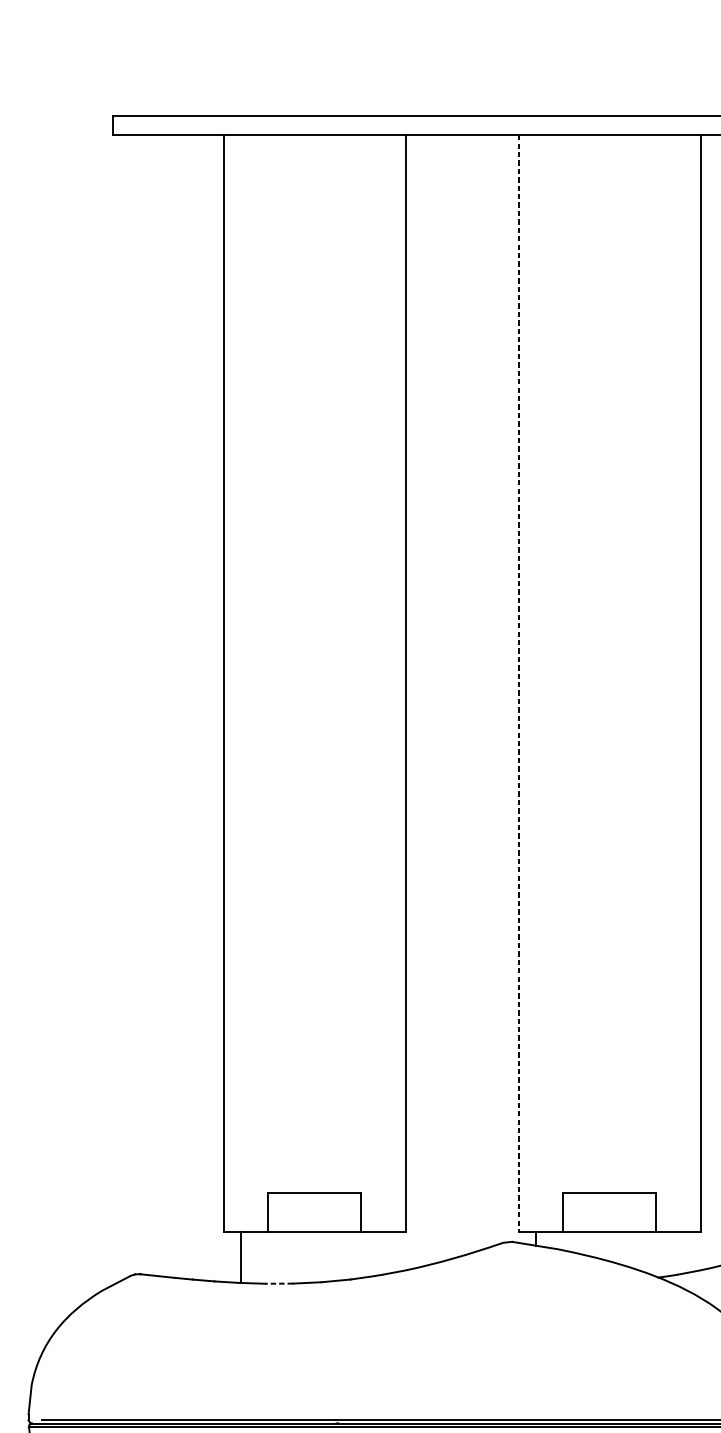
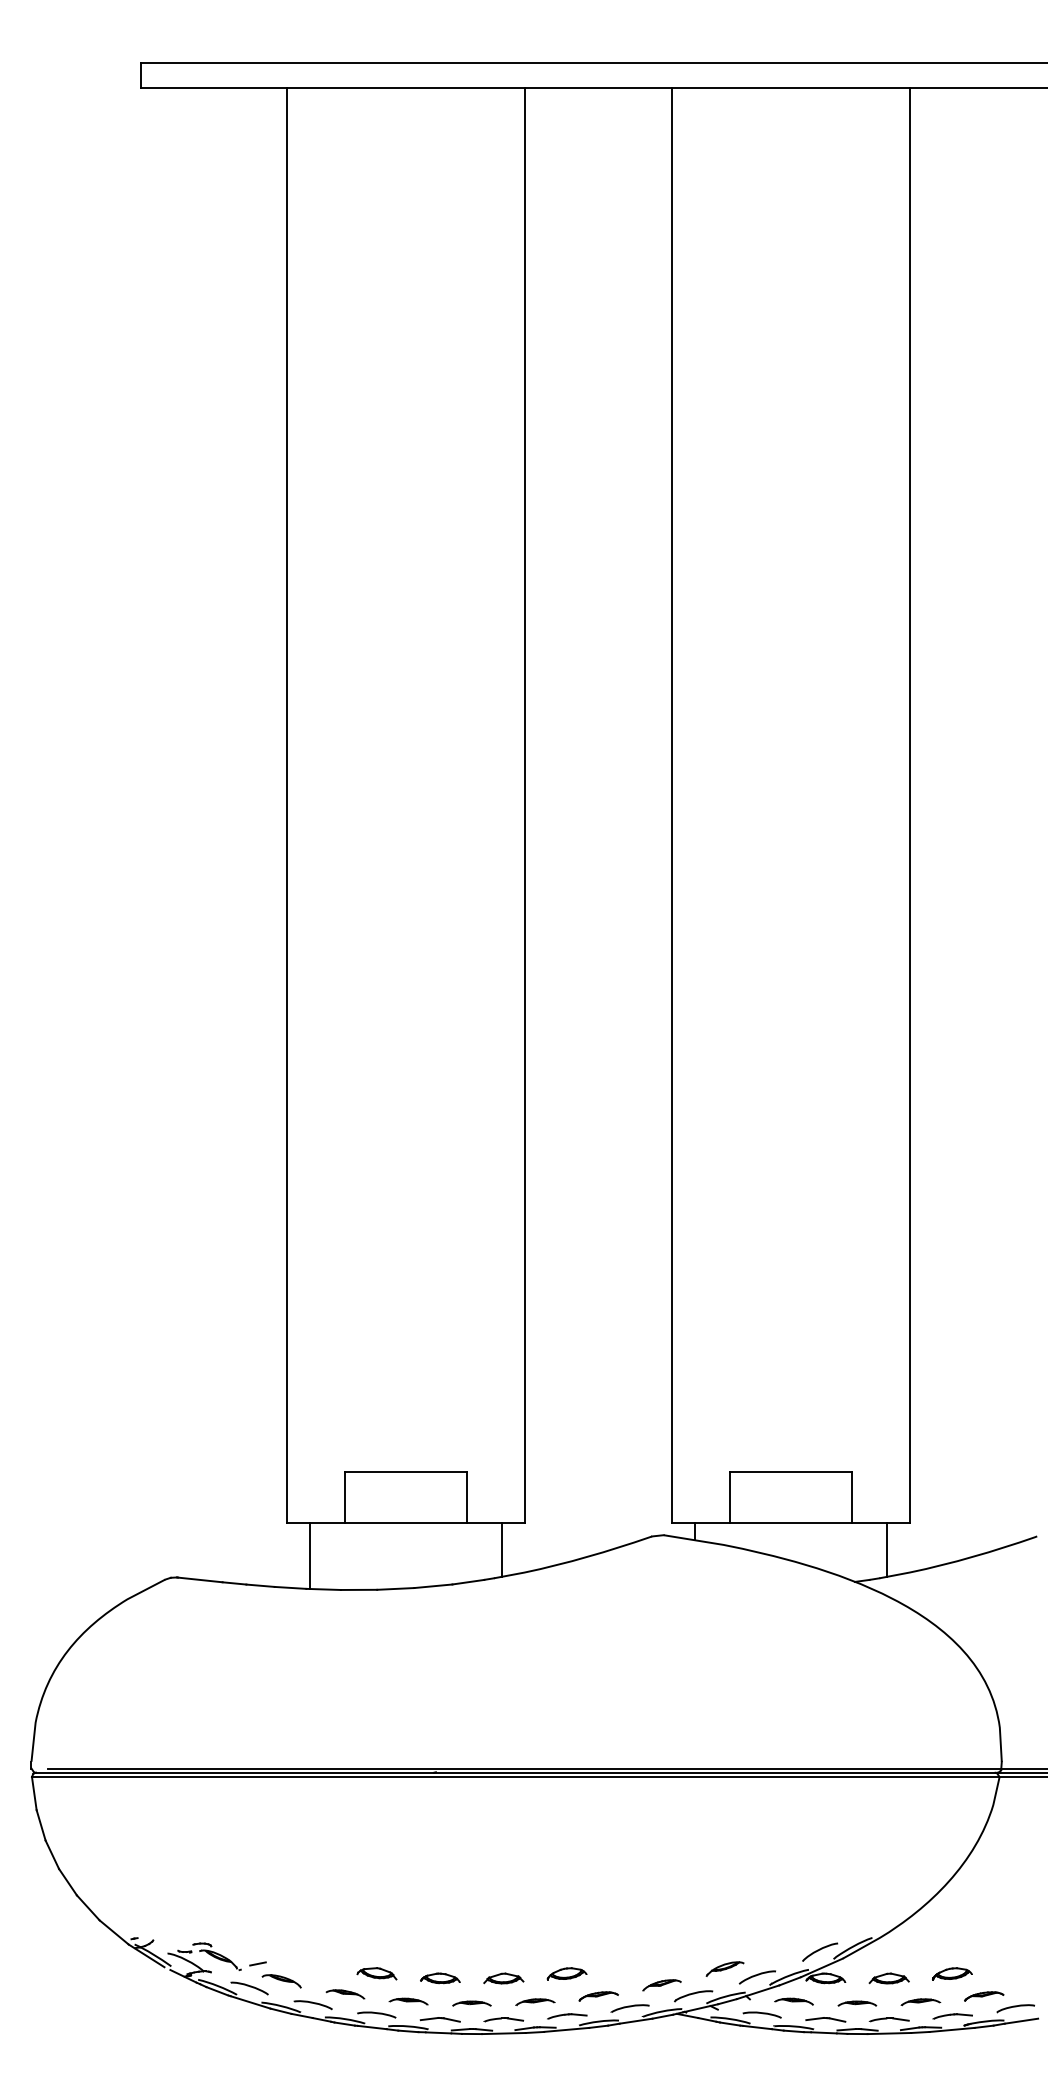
line: (518, 684) -> (672, 806), dashed -> solid
line: (388, 1252) -> (501, 1549), added
line: (683, 1252) -> (887, 1549), added
line: (278, 1283) -> (358, 1589), dashed -> solid

